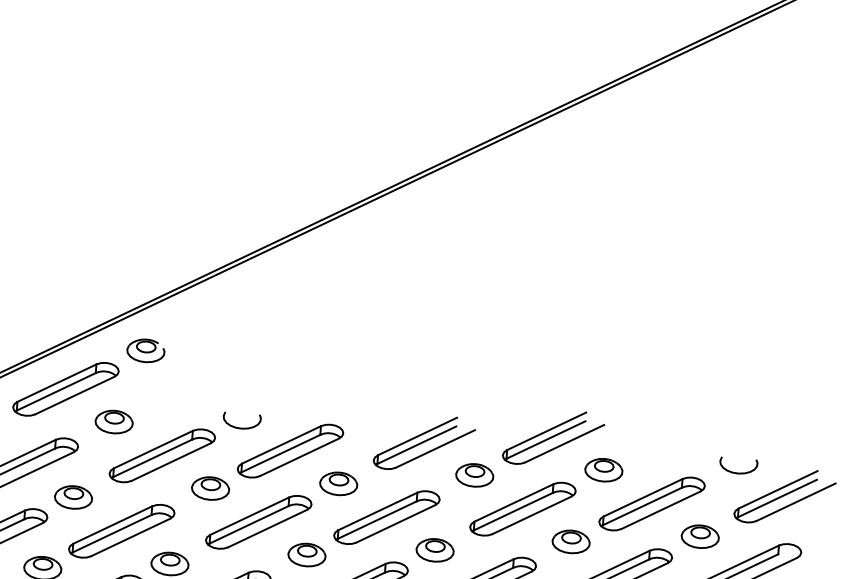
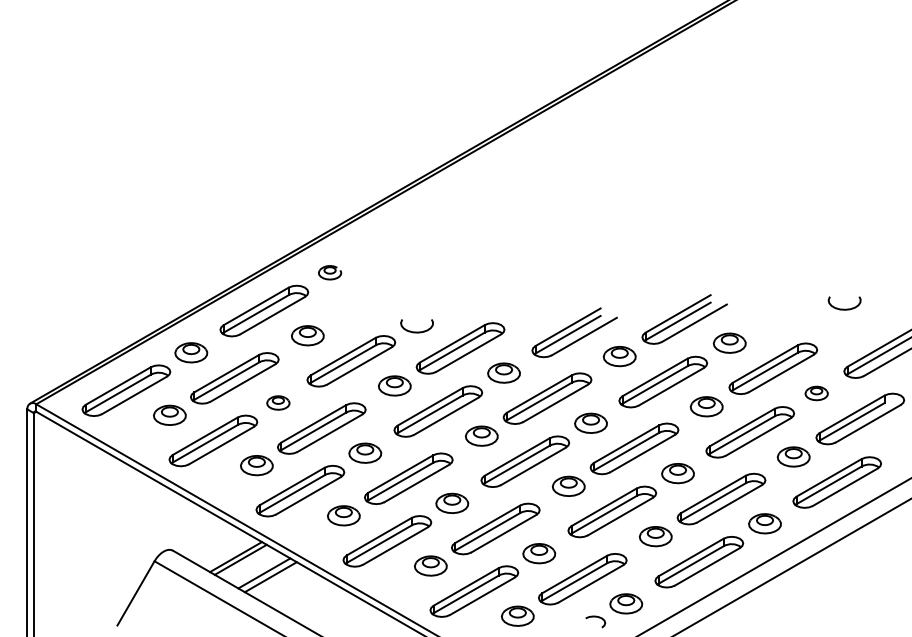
part: (145, 350) -> (329, 272), size x0.7
curve: (737, 471) -> (844, 308), moved
part: (73, 496) -> (278, 402), size x0.7
part: (699, 536) -> (816, 393), size x0.7

